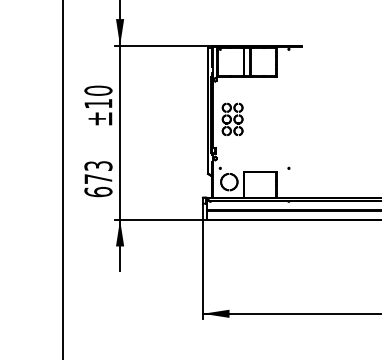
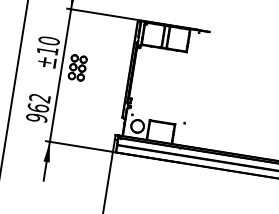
part: (232, 118) -> (77, 67), moved
text: (98, 179) -> (38, 108), 673 -> 962

